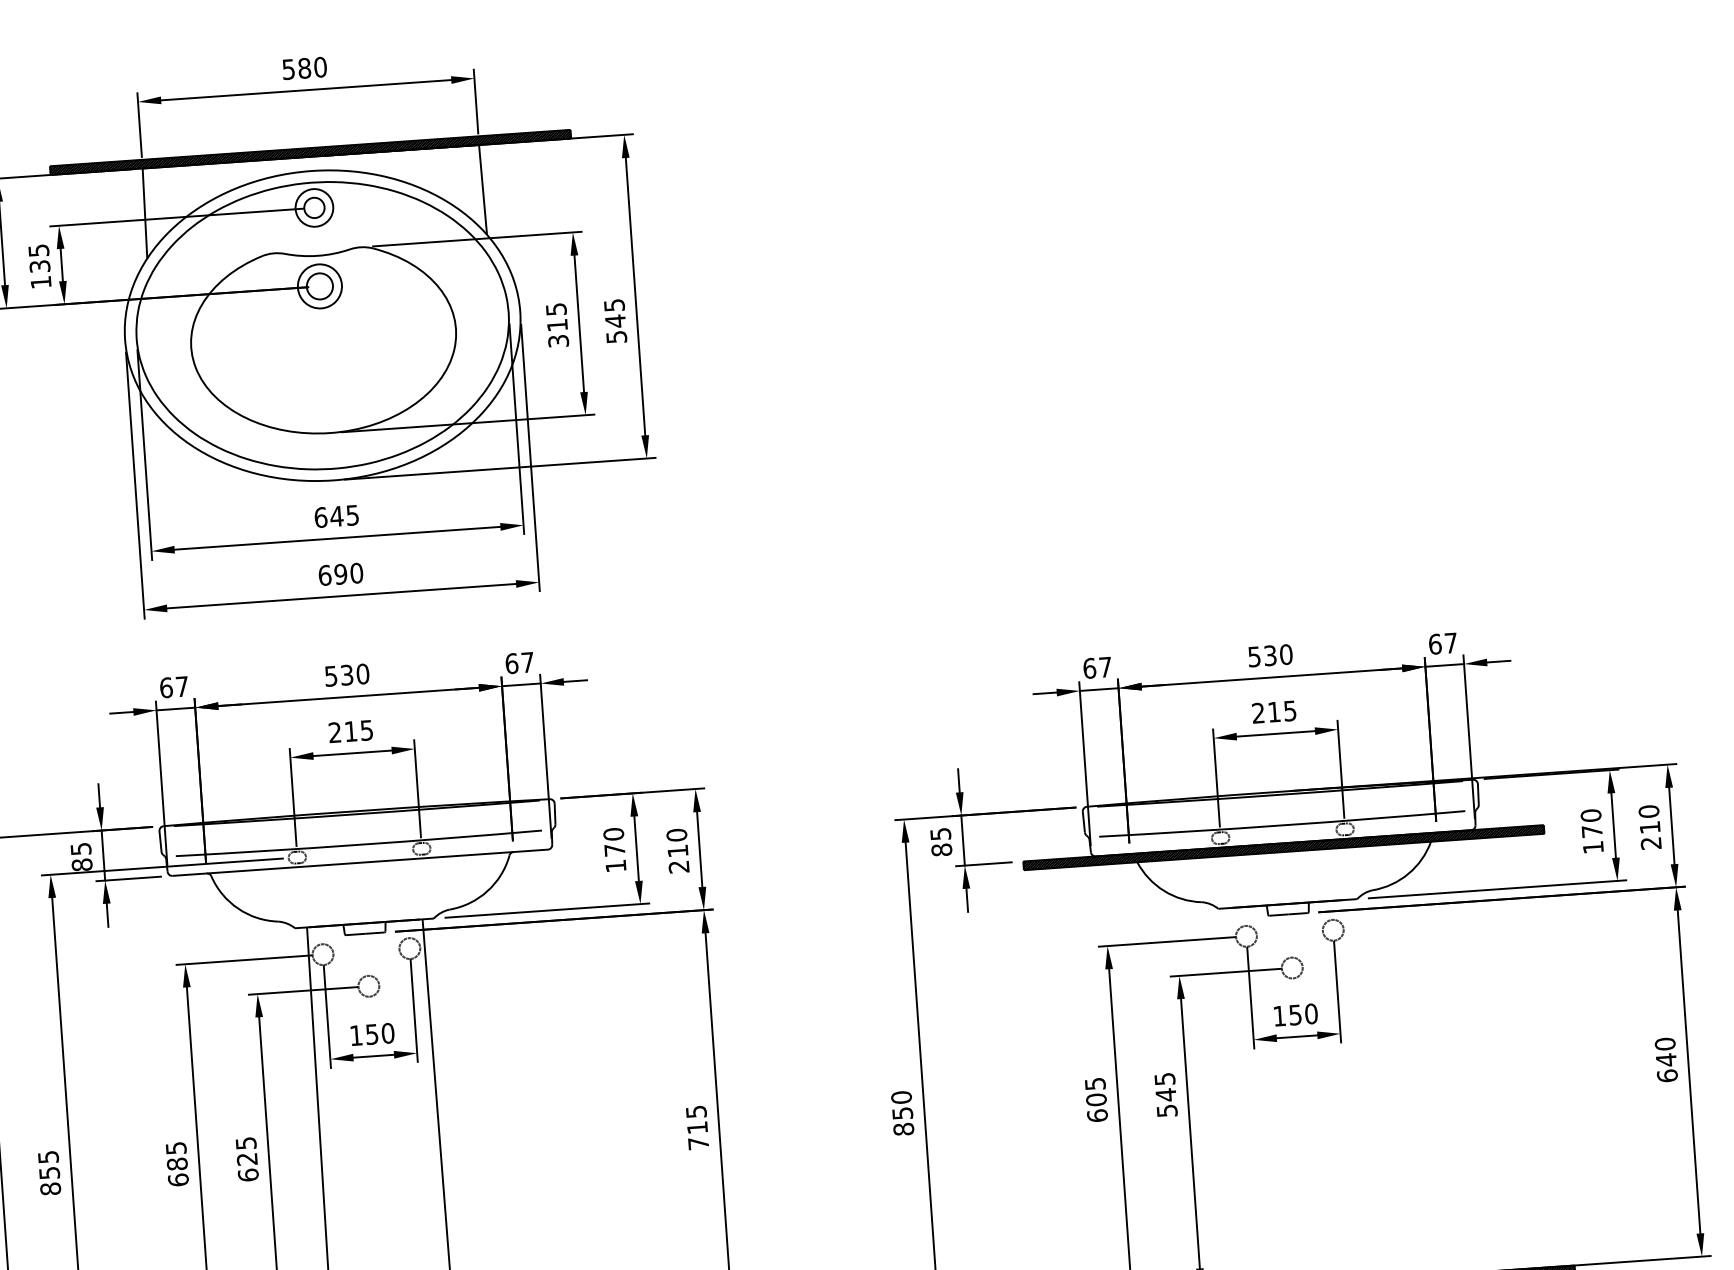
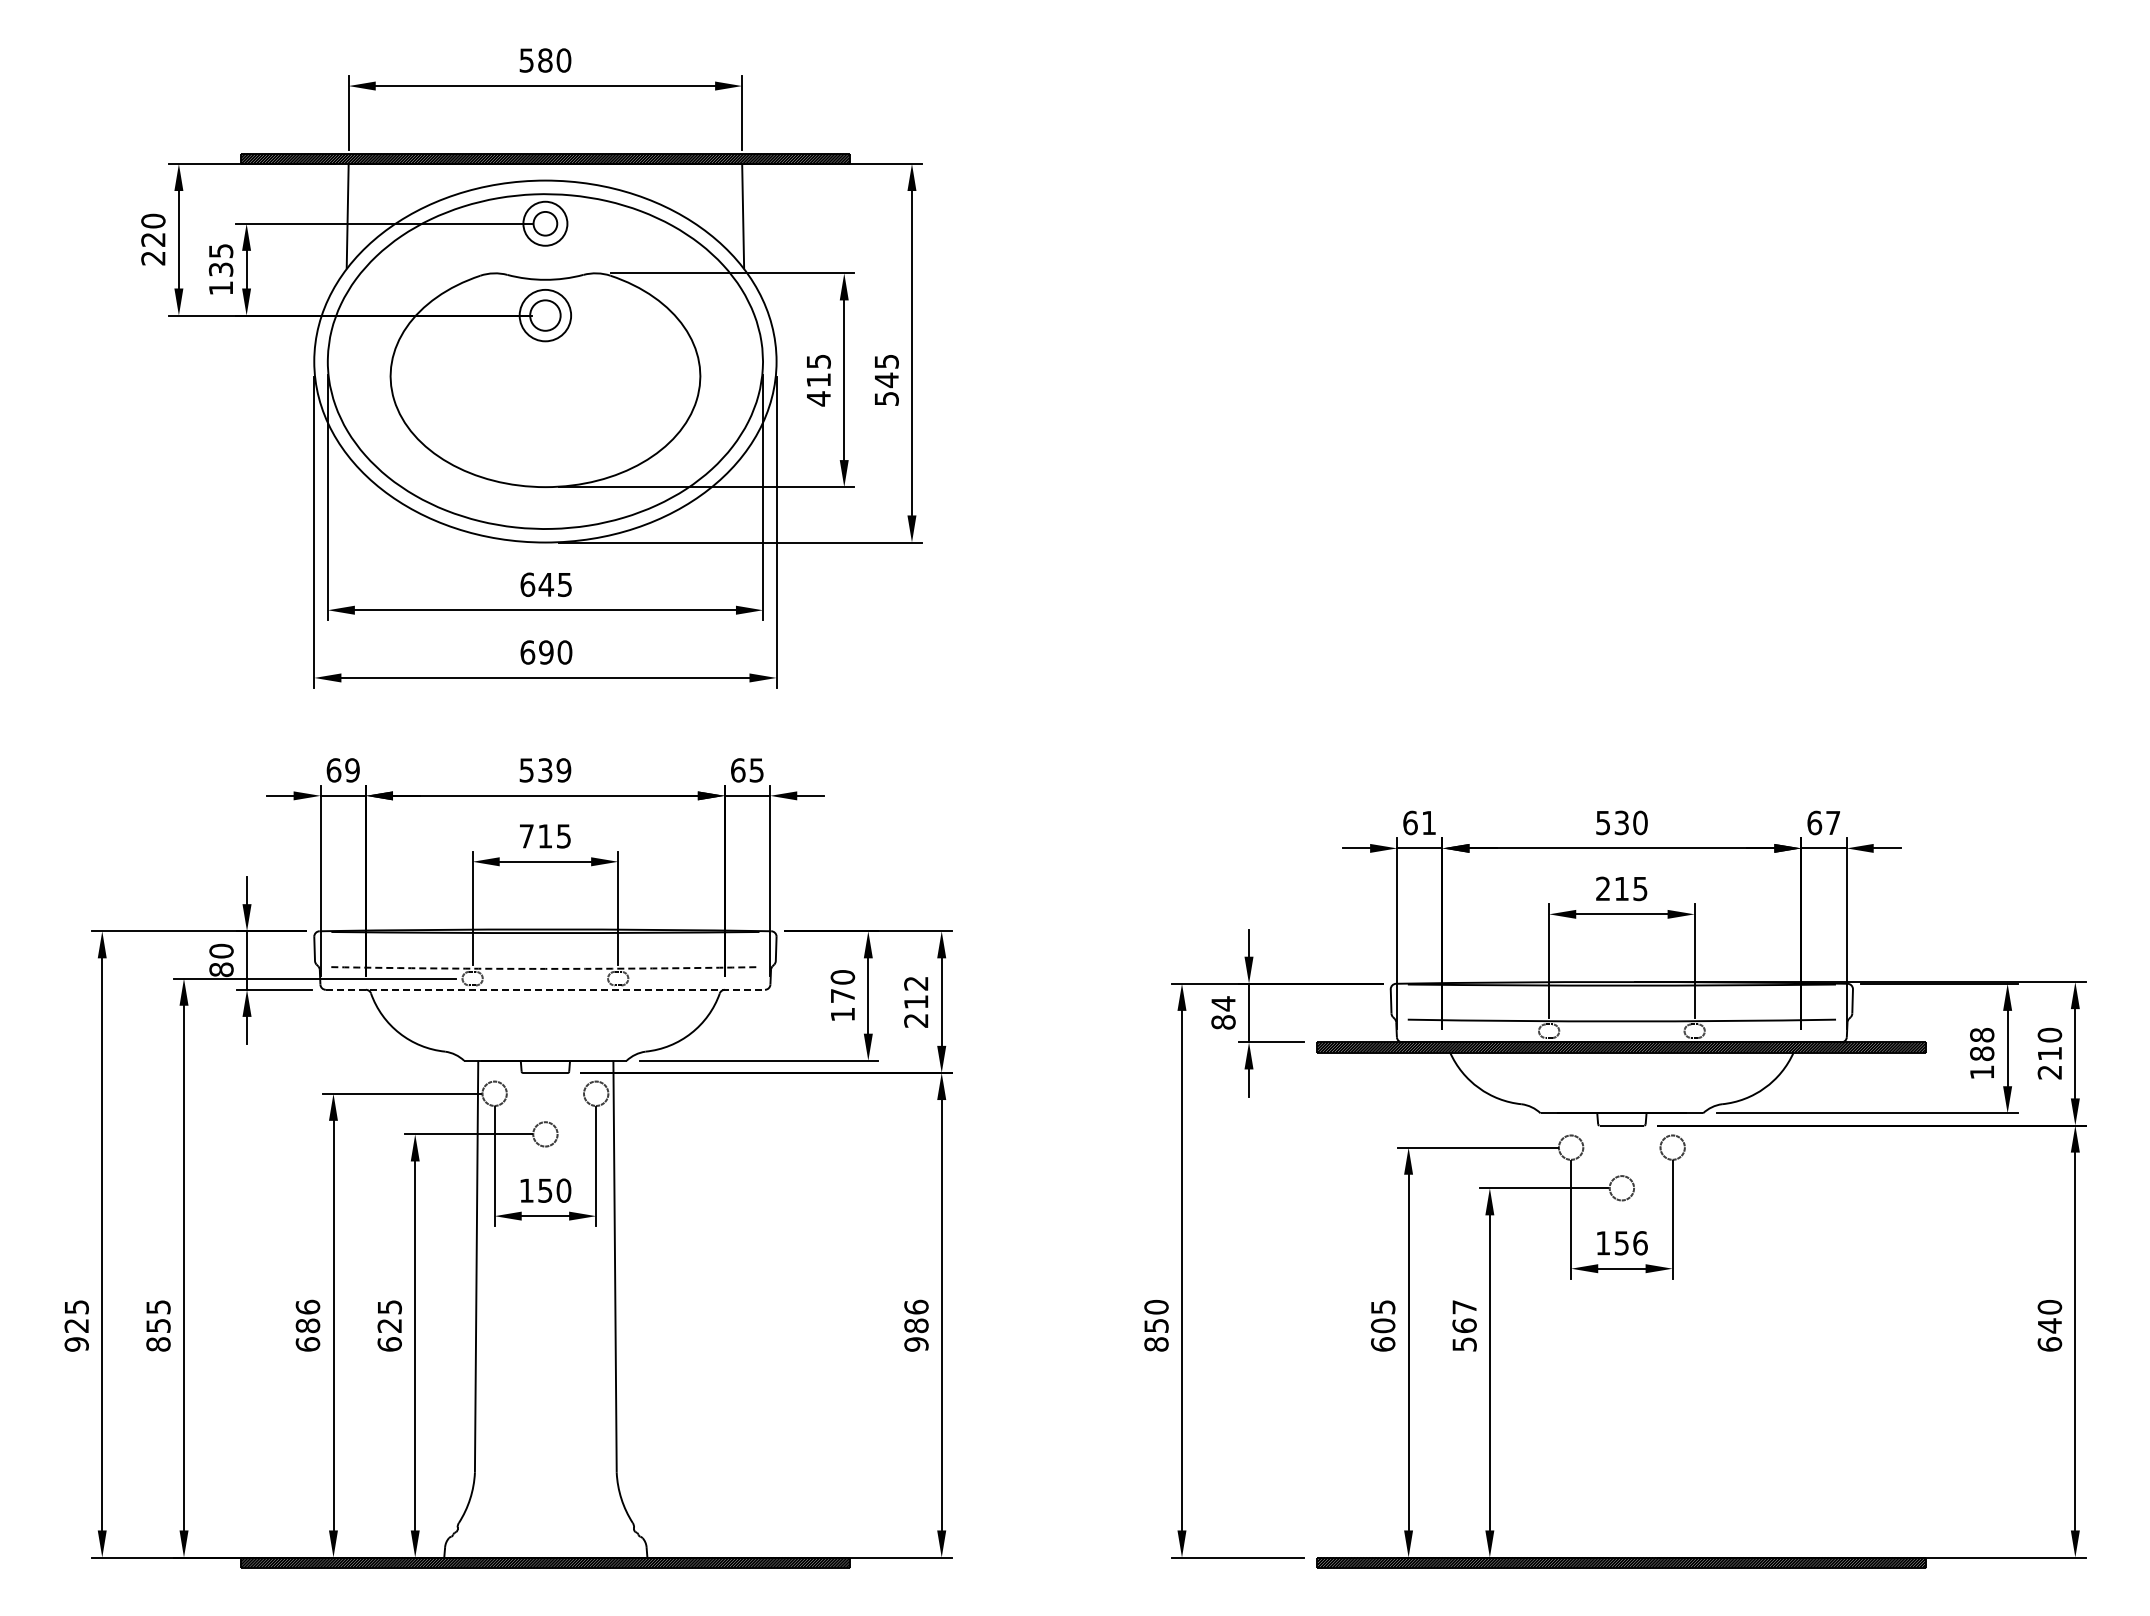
text: (558, 340) -> (818, 398), 315 -> 415
text: (527, 662) -> (756, 770), 67 -> 65
text: (1105, 666) -> (1428, 822), 67 -> 61
text: (362, 674) -> (563, 770), 530 -> 539
text: (182, 686) -> (352, 770), 67 -> 69
text: (334, 732) -> (526, 836), 215 -> 715
text: (1591, 823) -> (1982, 1044), 170 -> 188
text: (940, 833) -> (1223, 1003), 85 -> 84
text: (677, 835) -> (916, 983), 210 -> 212
arc: (359, 844) -> (545, 968), solid -> dashed
text: (80, 848) -> (221, 950), 85 -> 80
line: (360, 862) -> (545, 989), solid -> dashed
text: (1311, 1014) -> (1640, 1243), 150 -> 156
text: (1165, 1087) -> (1464, 1316), 545 -> 567
text: (697, 1127) -> (916, 1325), 715 -> 986
text: (175, 1147) -> (307, 1306), 685 -> 686

